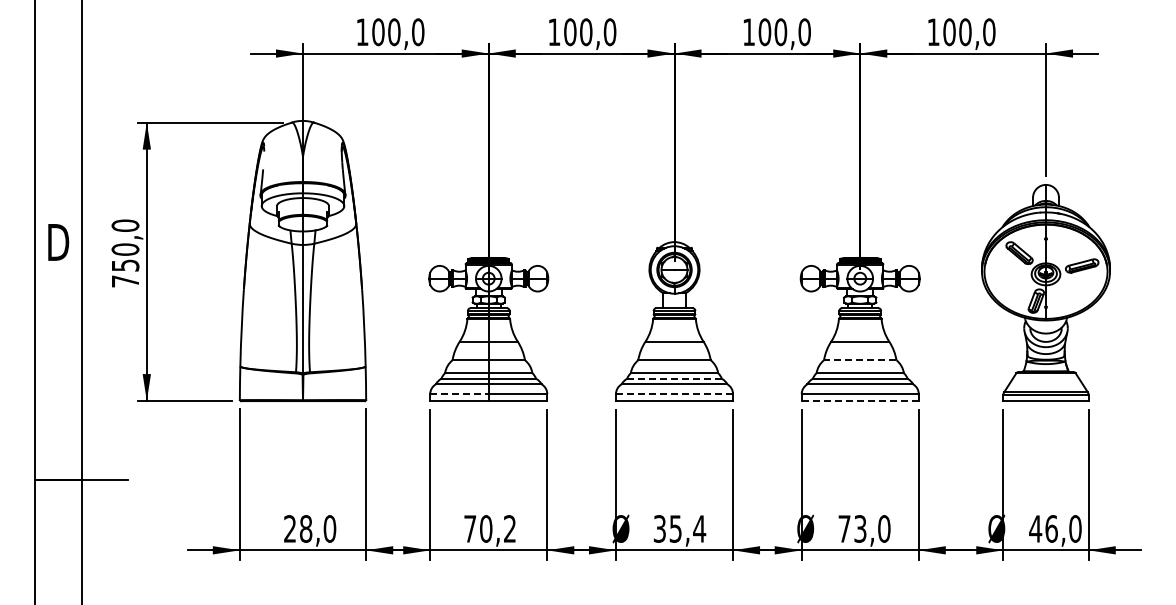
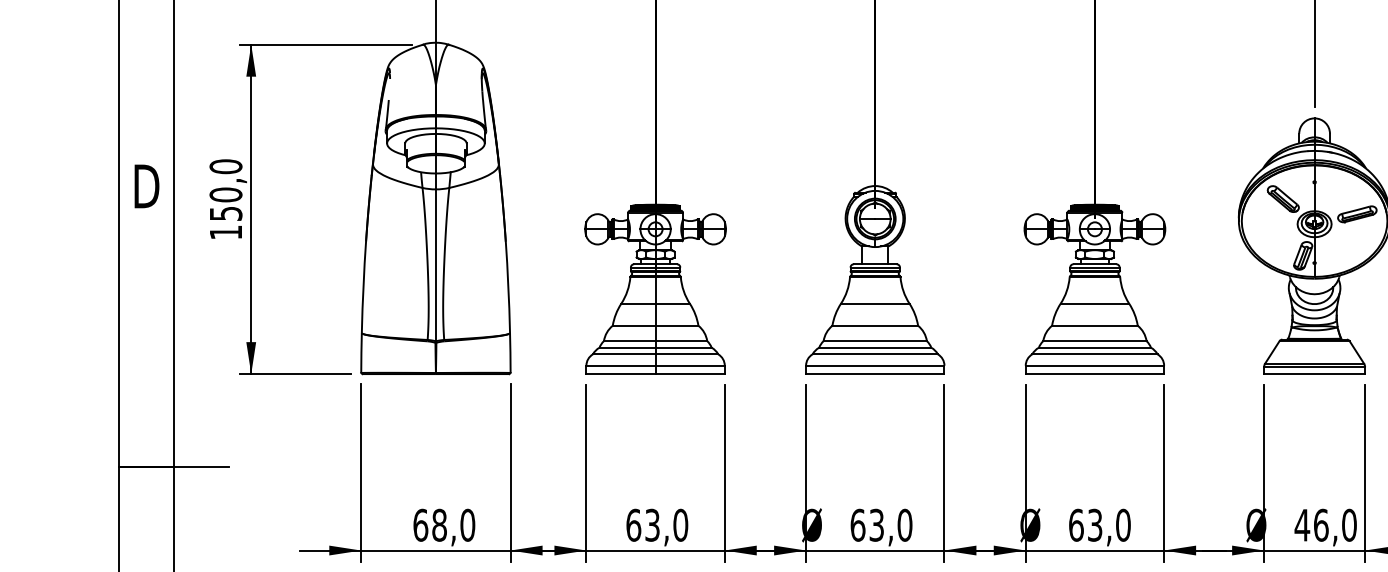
text: (125, 281) -> (226, 232), 750,0 -> 150,0
line: (859, 360) -> (1094, 326), dashed -> solid
line: (674, 378) -> (875, 347), dashed -> solid
line: (460, 394) -> (622, 366), dashed -> solid
line: (674, 394) -> (875, 366), dashed -> solid
line: (860, 401) -> (1095, 374), dashed -> solid
text: (290, 528) -> (421, 524), 28,0 -> 68,0
text: (490, 528) -> (657, 524), 70,2 -> 63,0
text: (679, 528) -> (881, 524), 35,4 -> 63,0
text: (844, 528) -> (1076, 524), 73,0 -> 63,0

